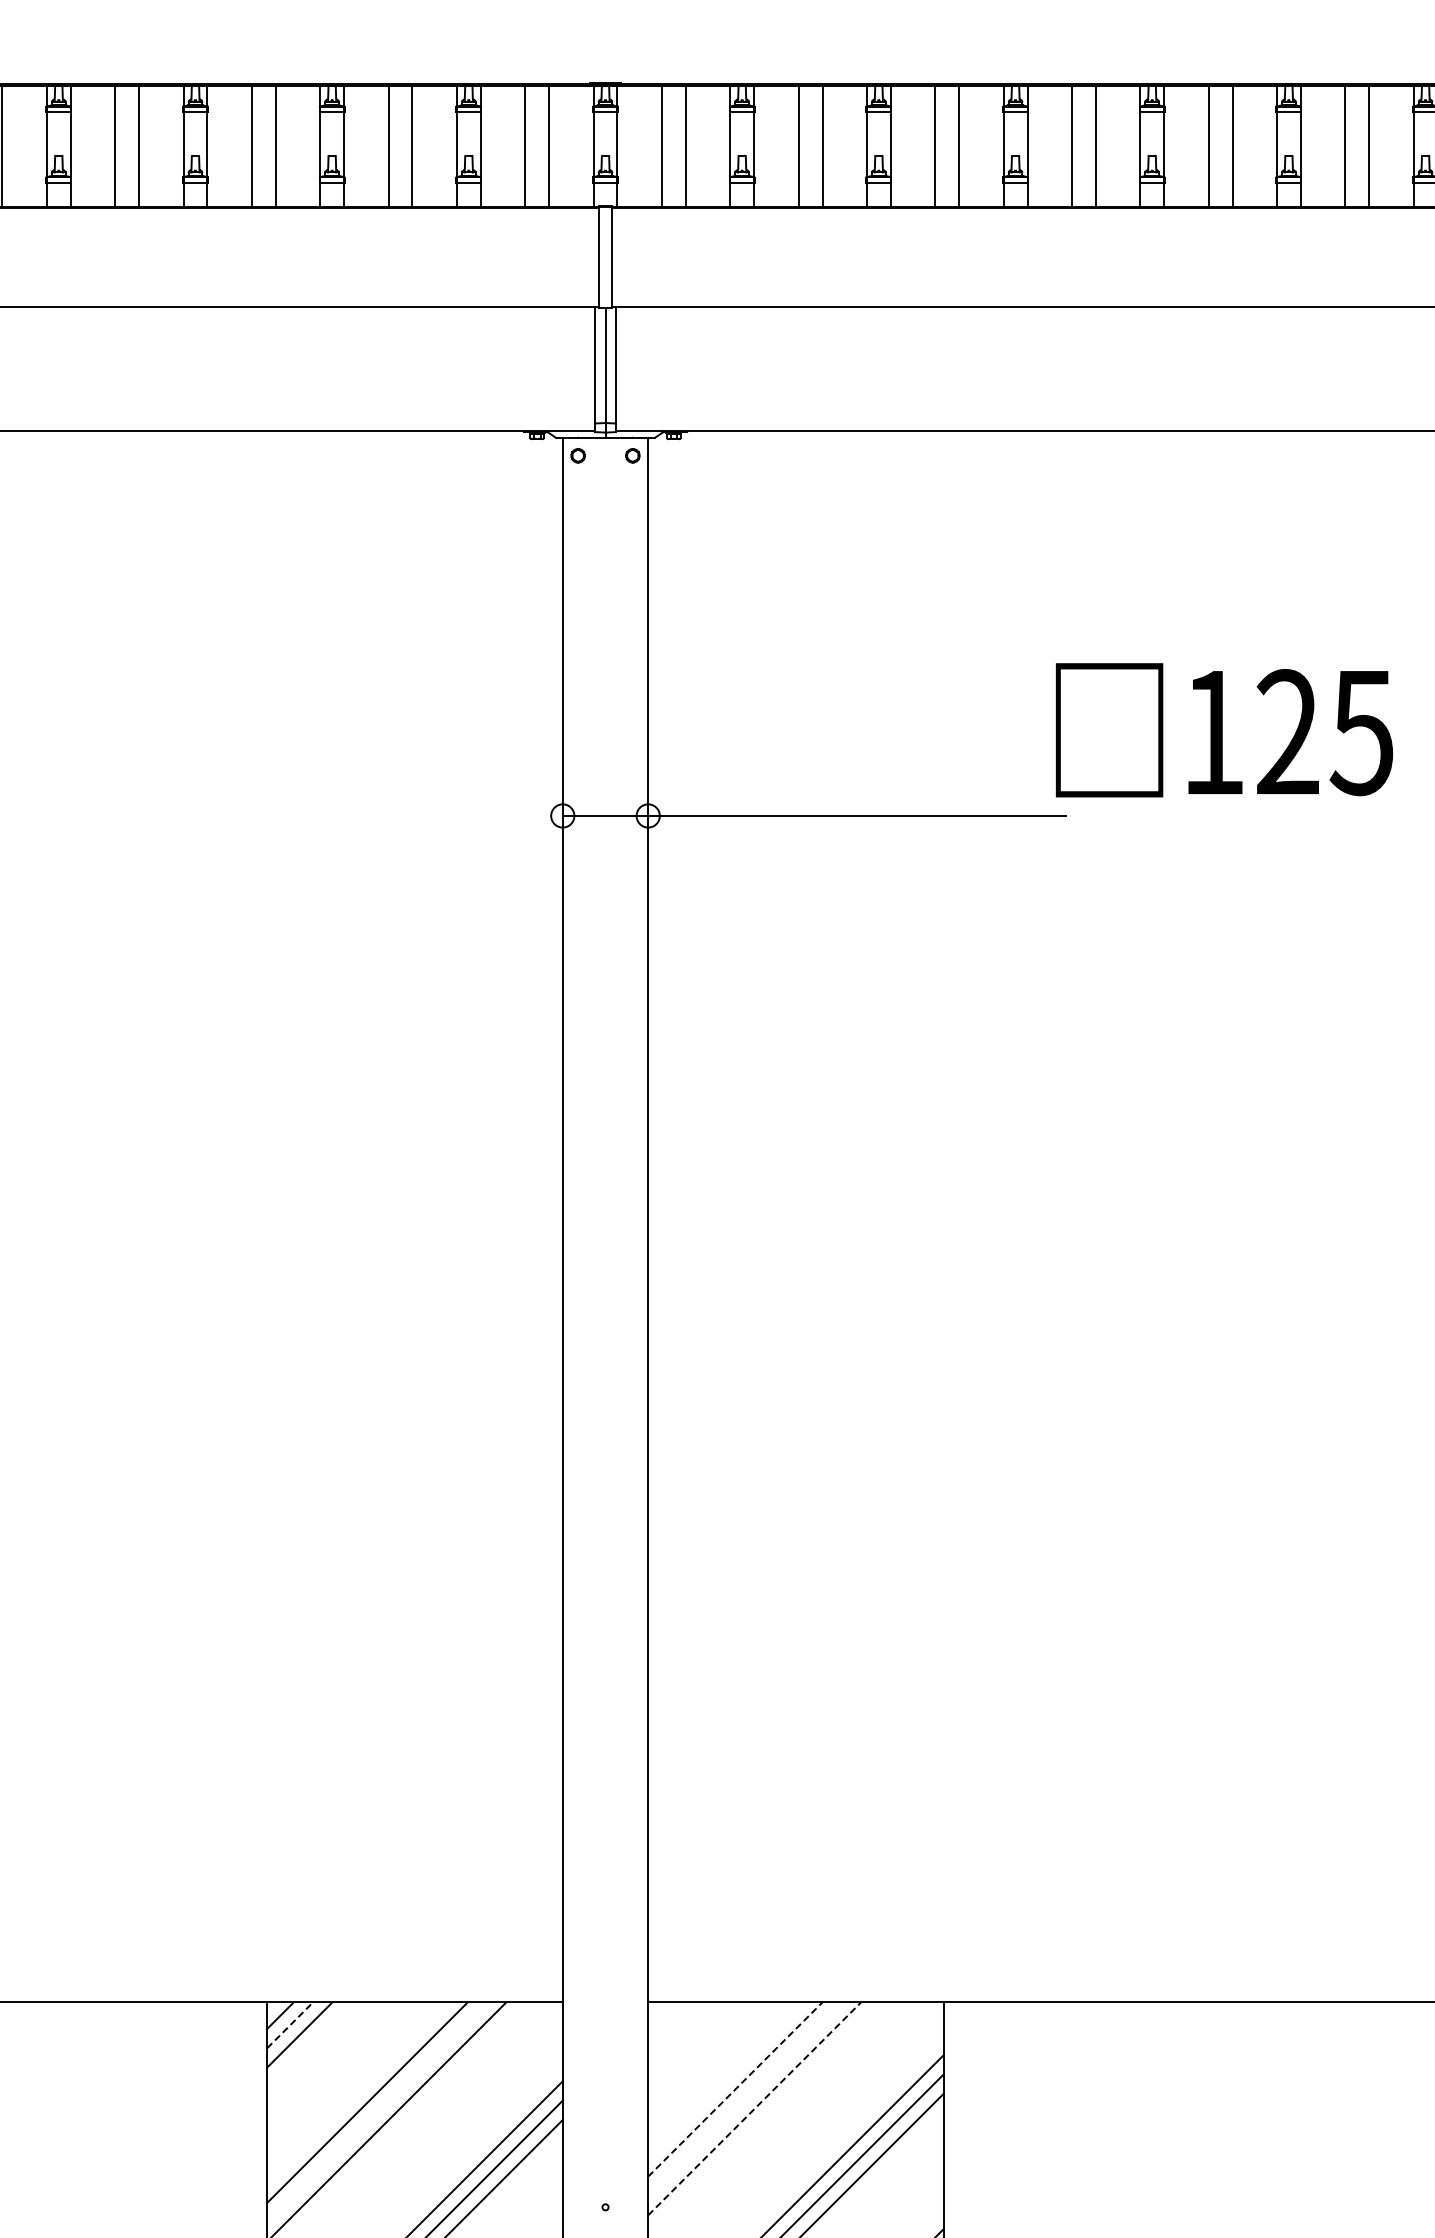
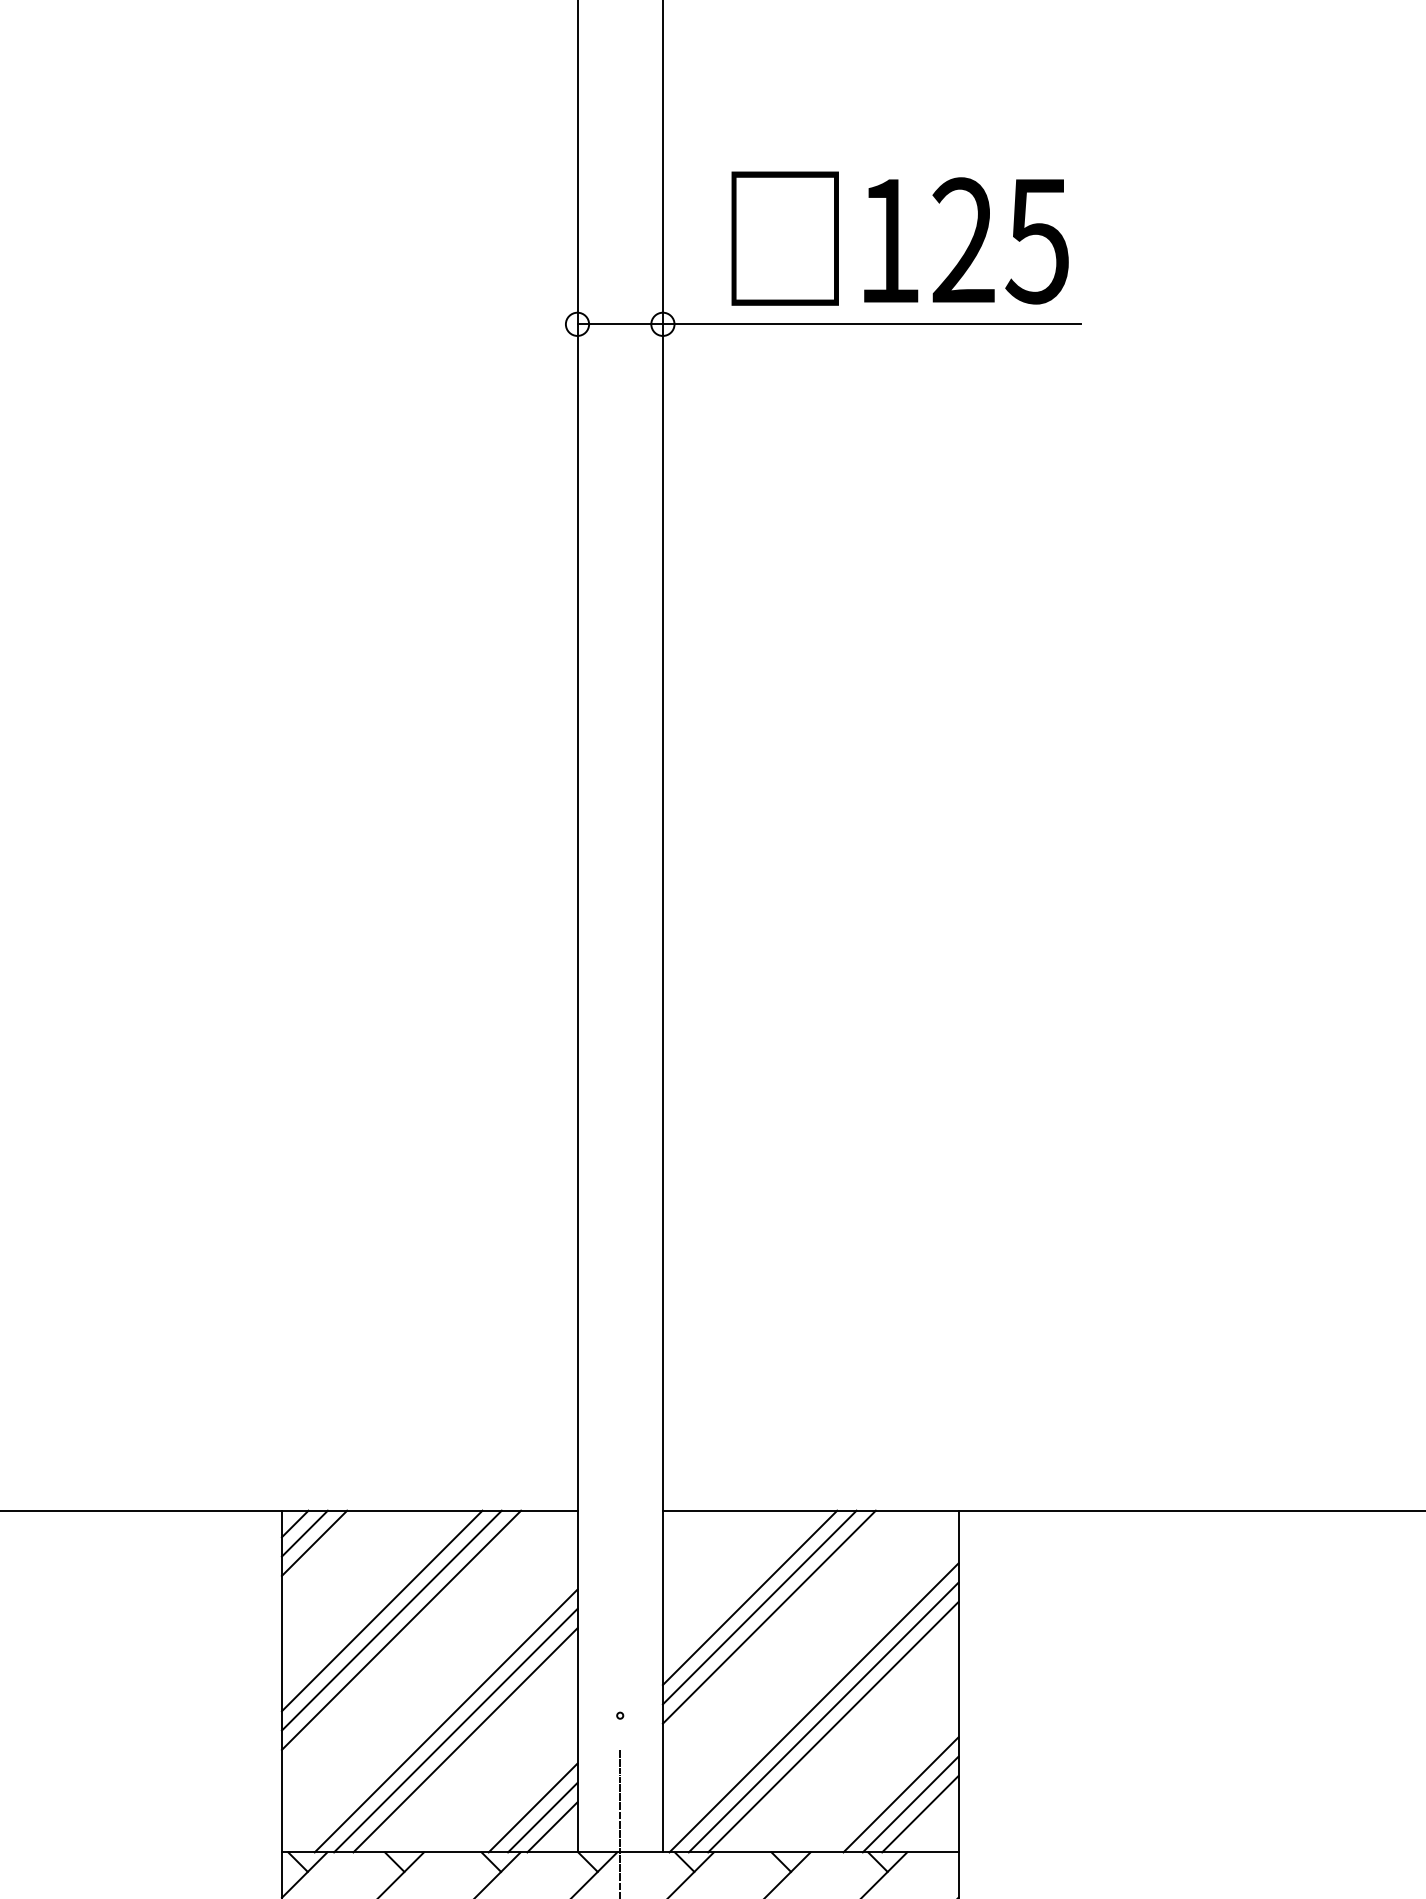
text: (1223, 730) -> (899, 238), moved
line: (290, 2024) -> (305, 1532), dashed -> solid
line: (735, 2089) -> (750, 1597), dashed -> solid
line: (744, 2099) -> (759, 1607), added
line: (754, 2108) -> (769, 1616), dashed -> solid
line: (377, 2112) -> (392, 1620), added

